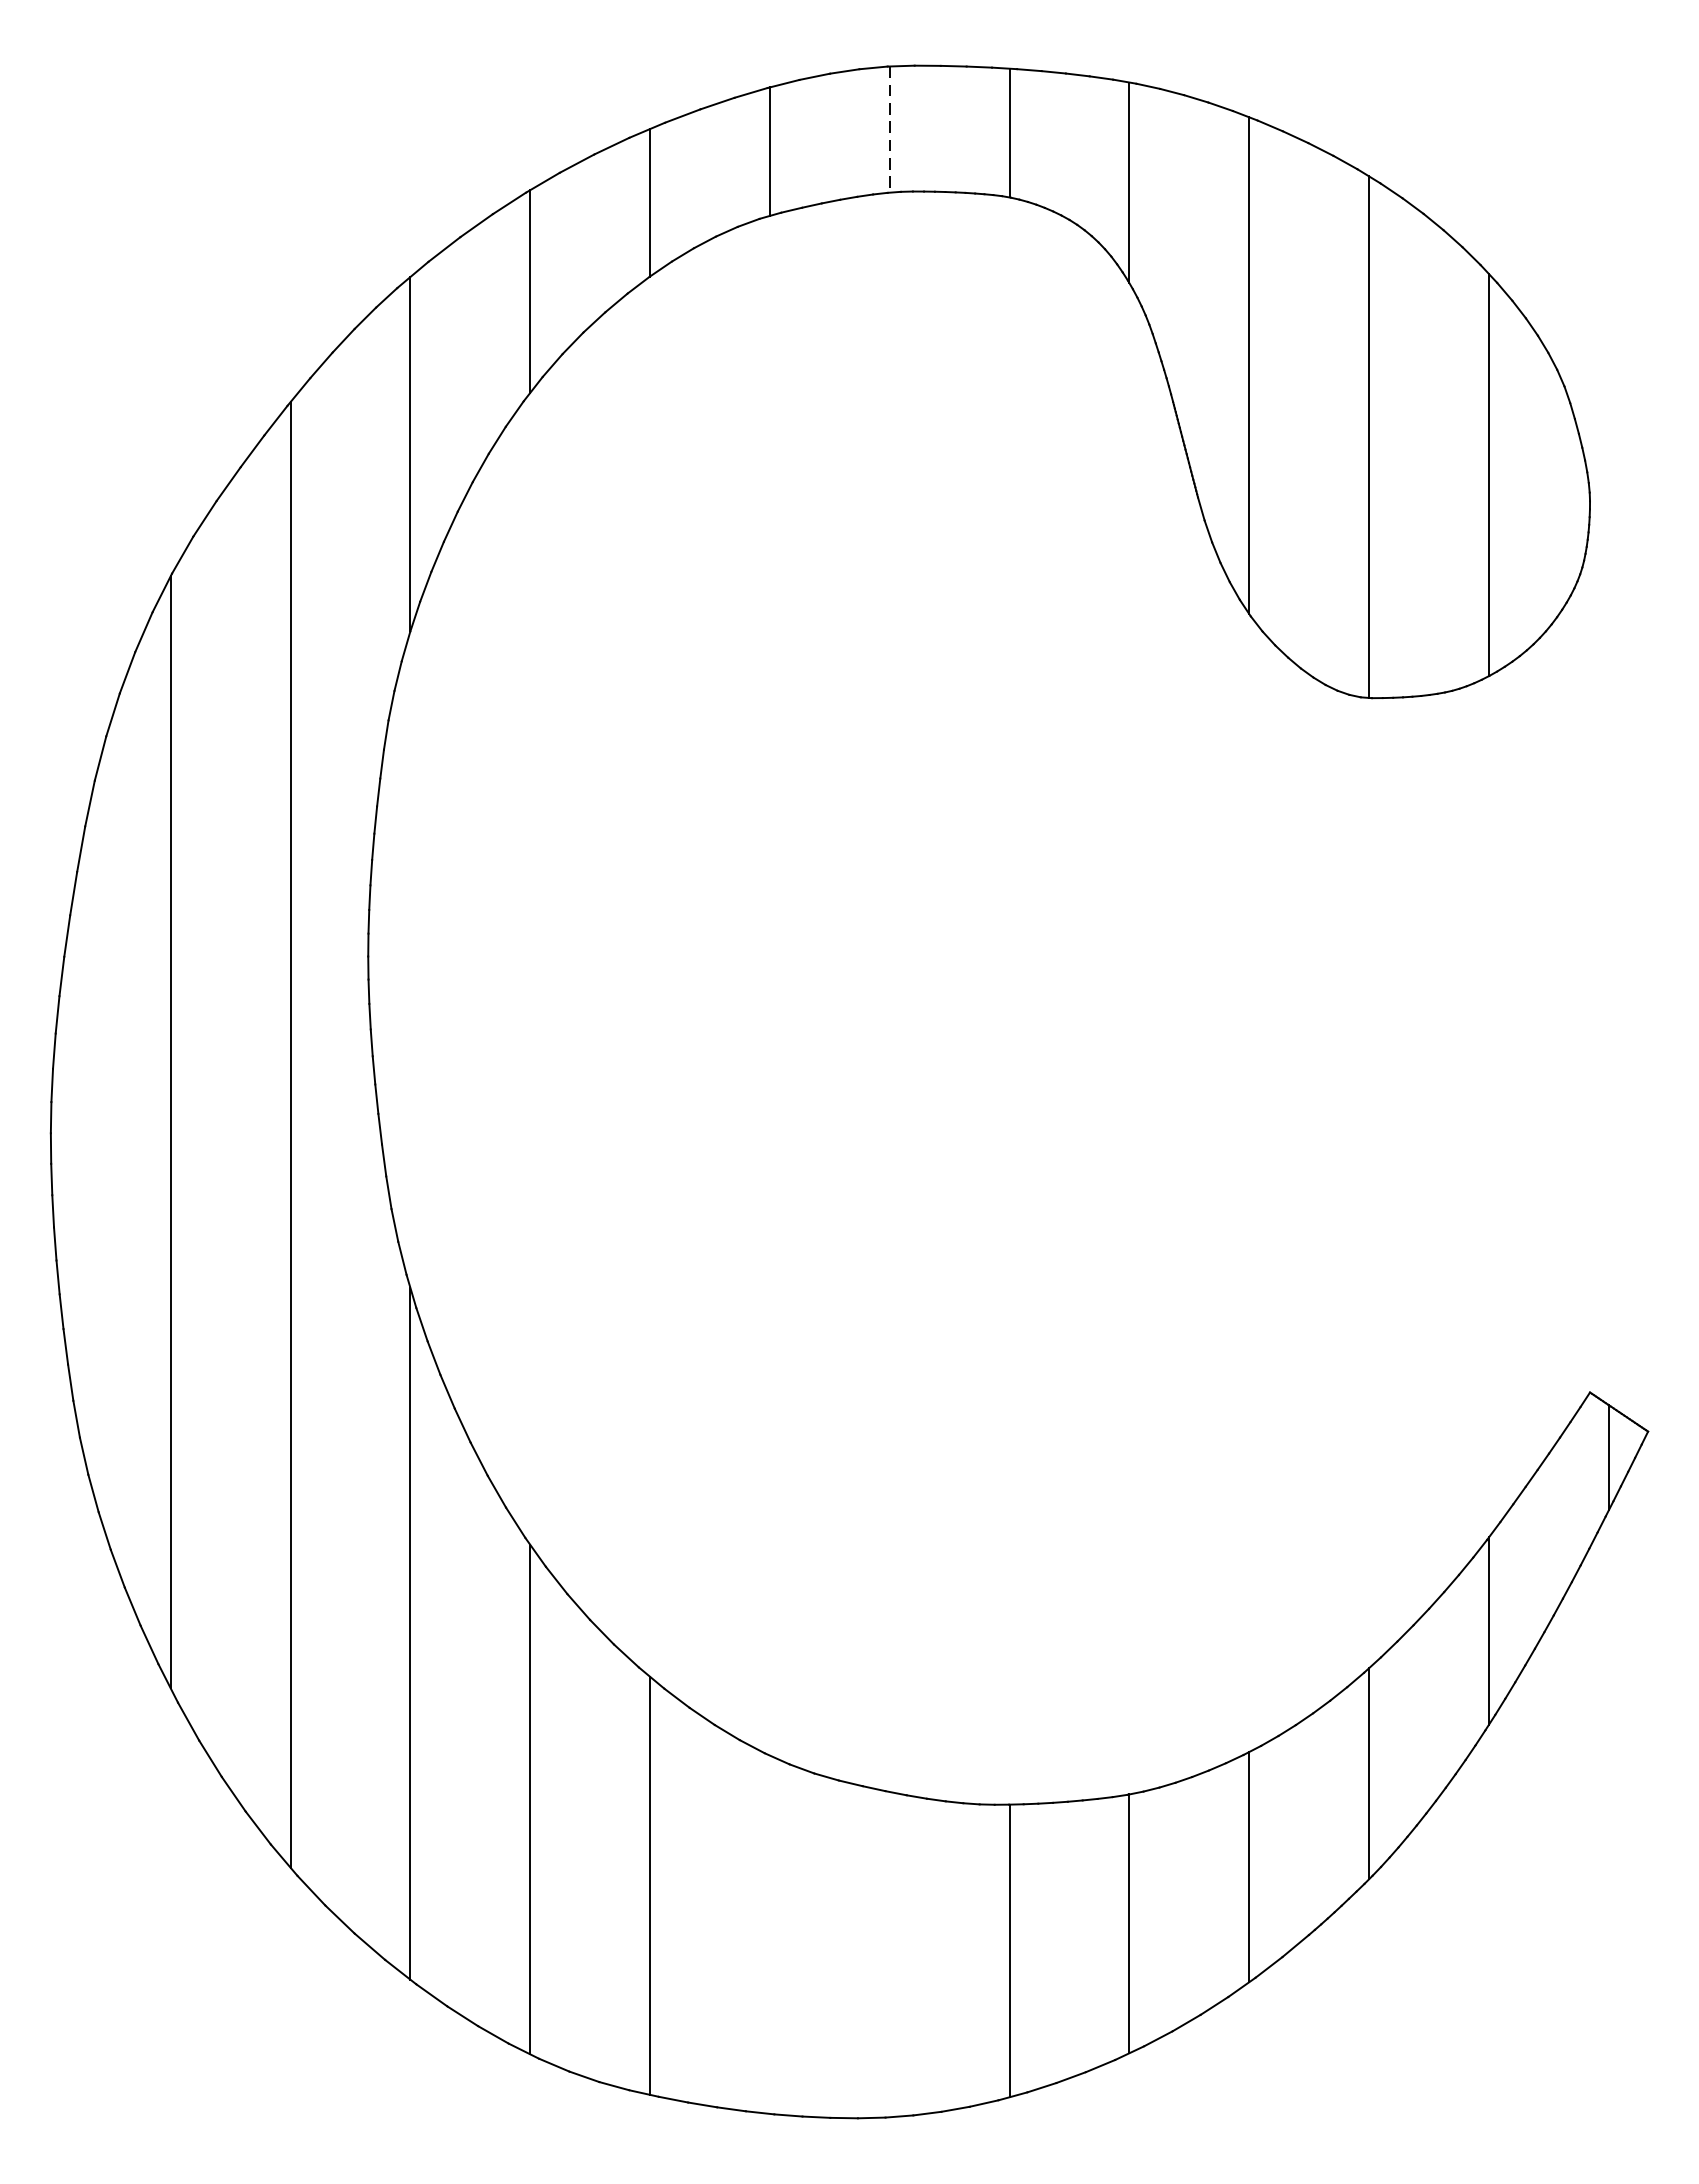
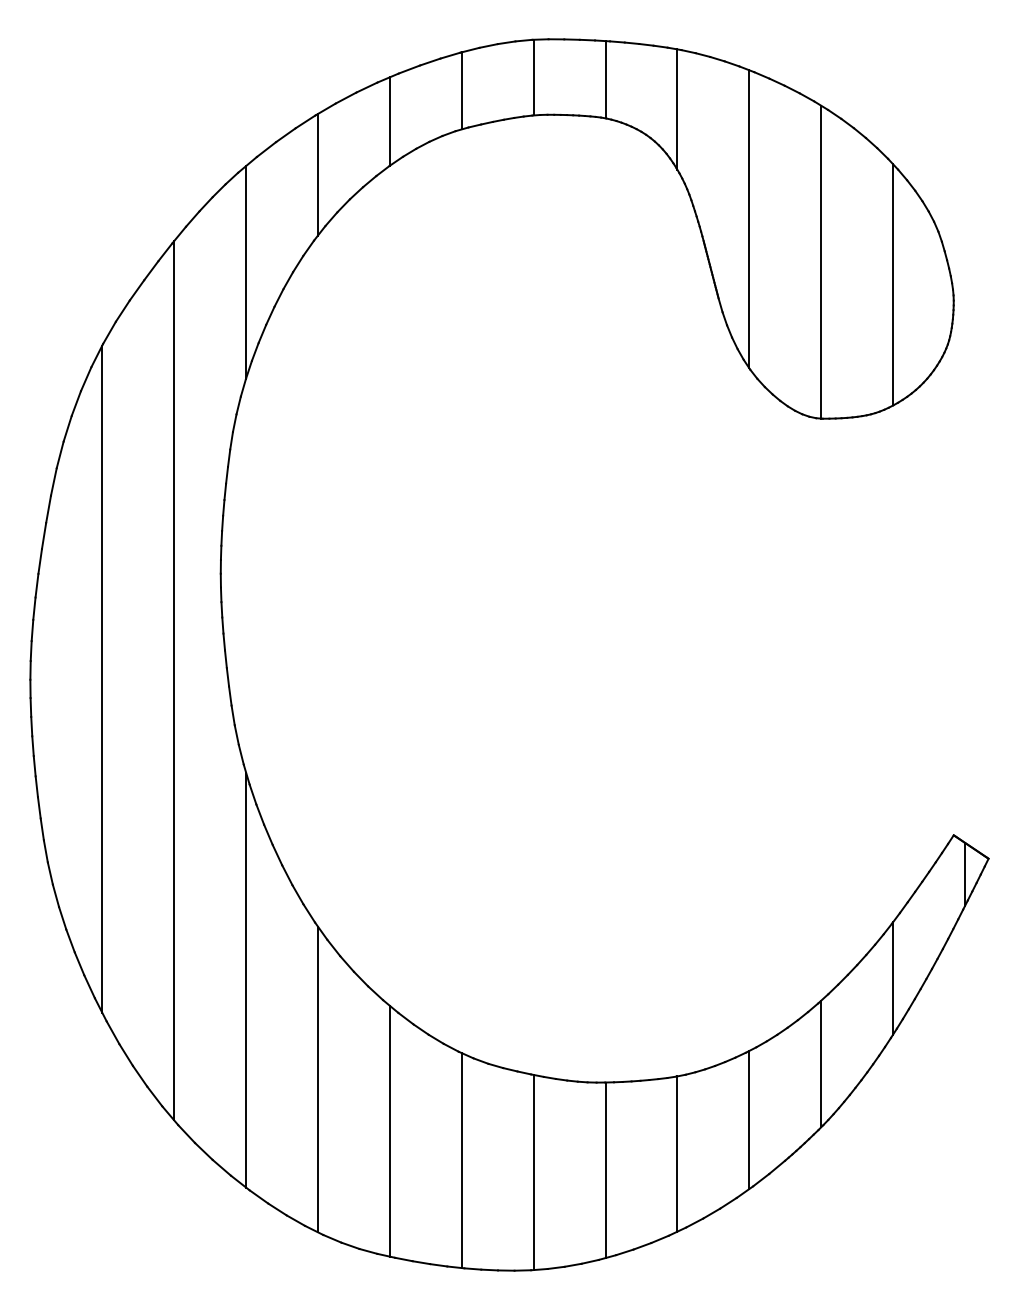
line: (889, 129) -> (533, 77), dashed -> solid
line: (769, 1934) -> (461, 1160), added
line: (889, 1954) -> (533, 1172), added

